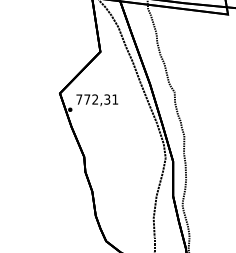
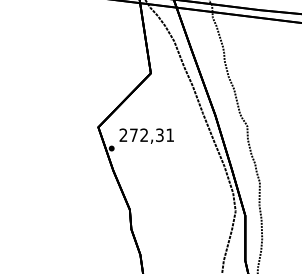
text: (79, 99) -> (123, 135), 772,31 -> 272,31

